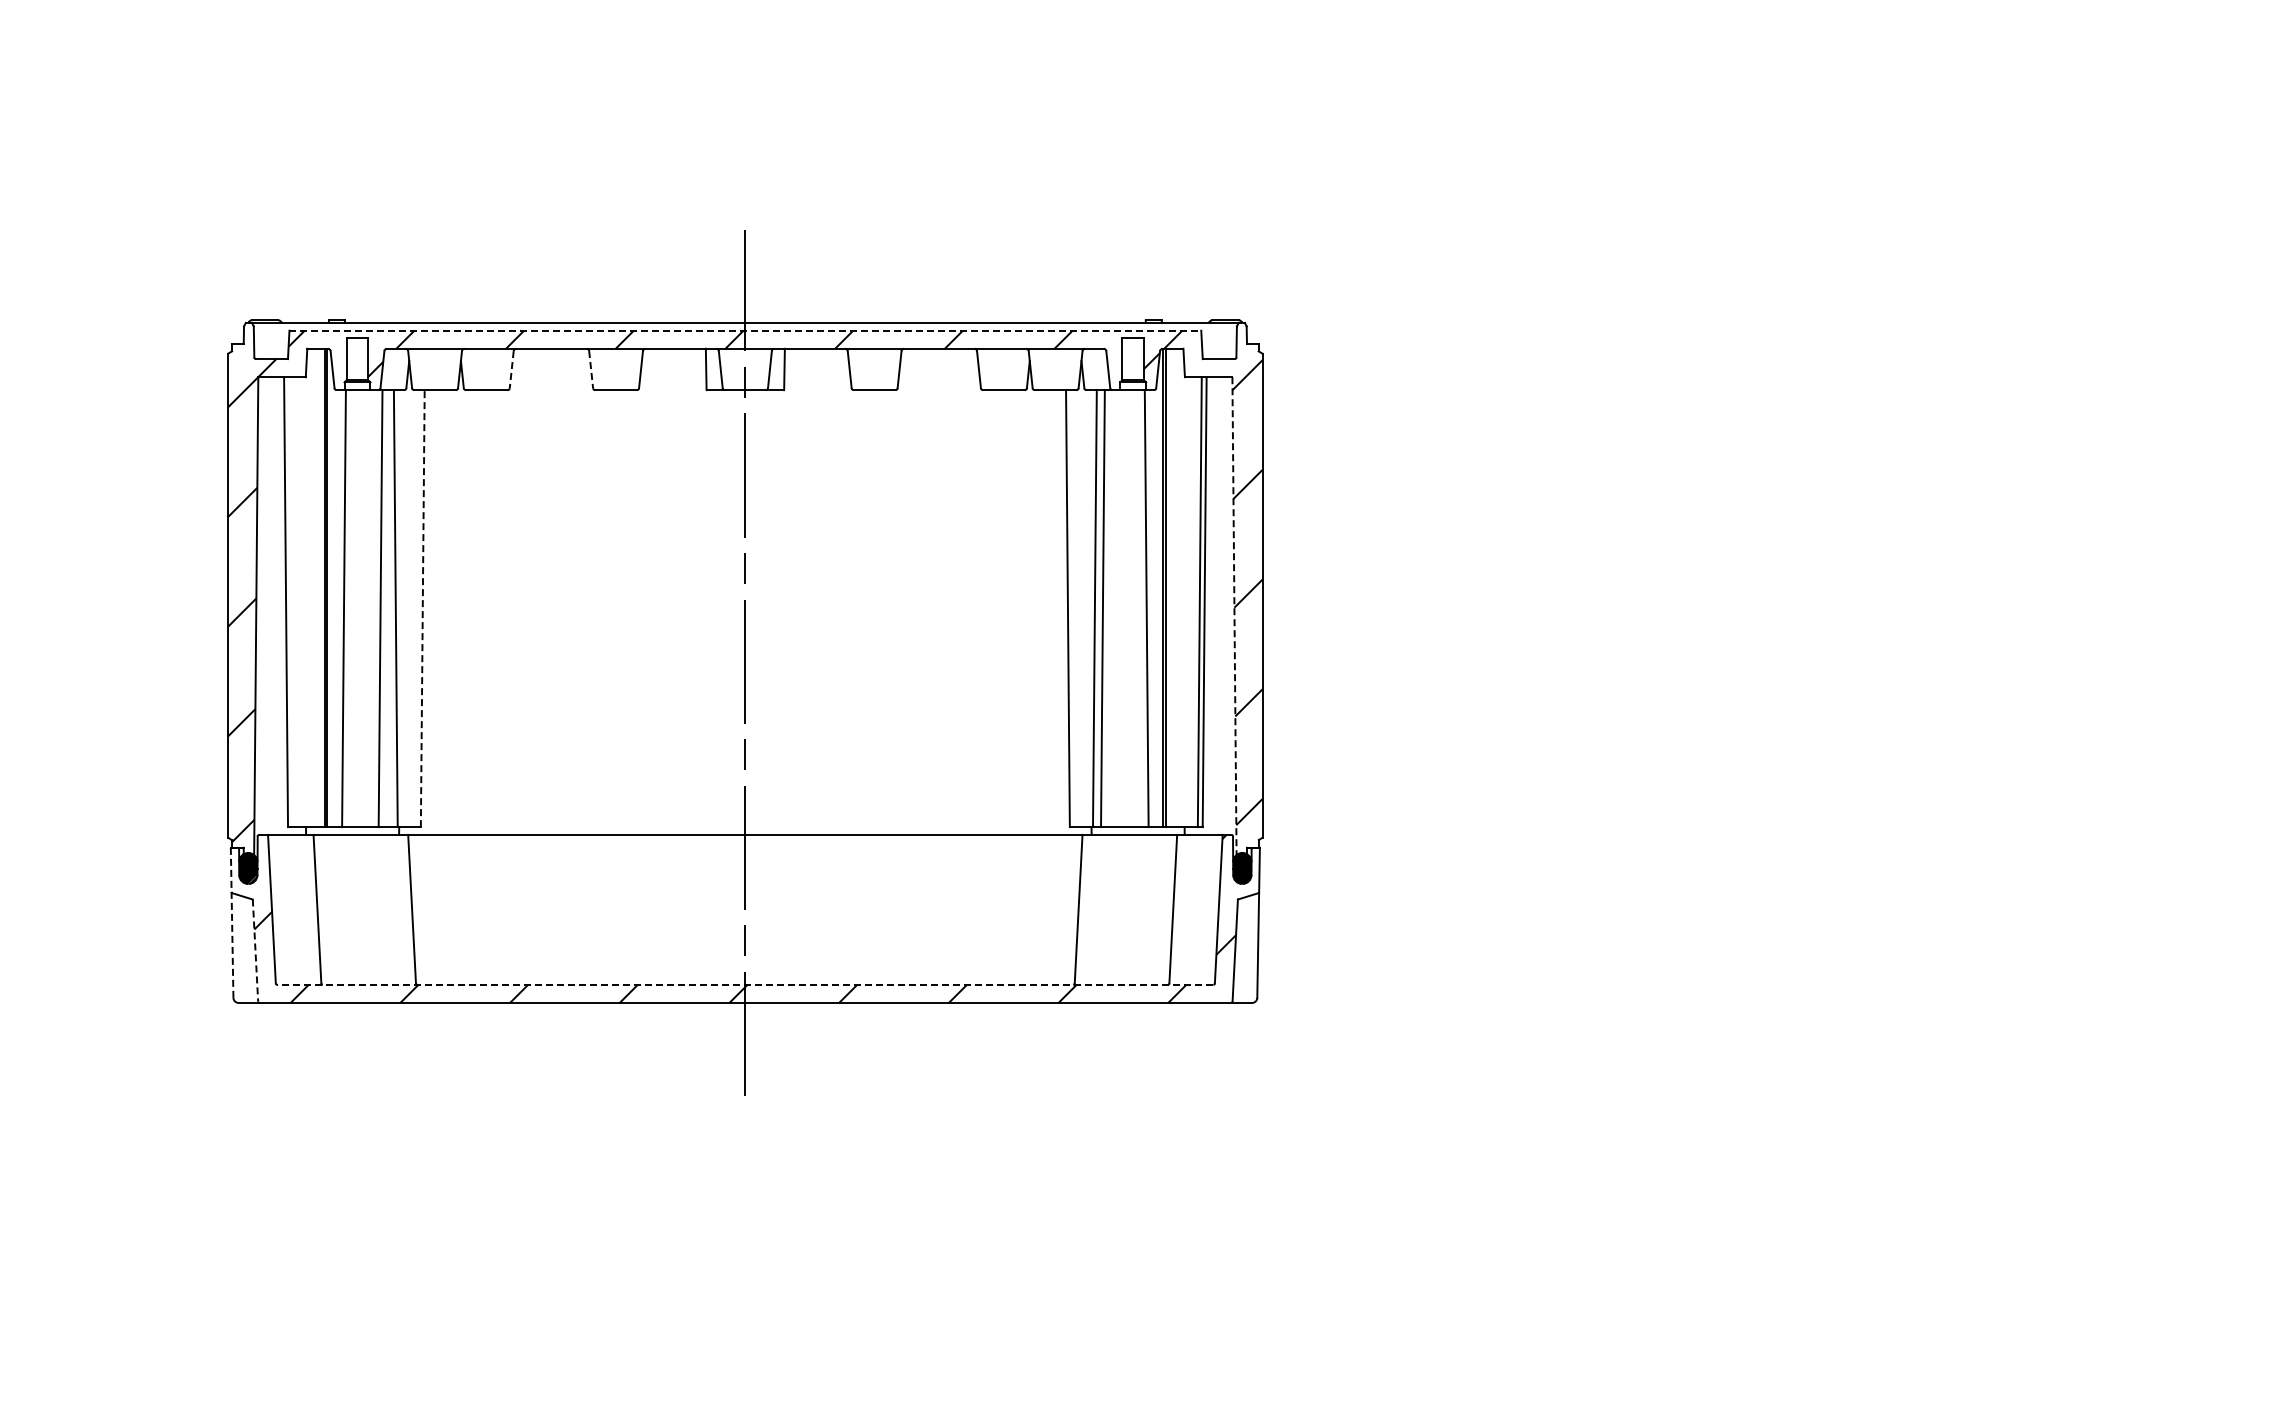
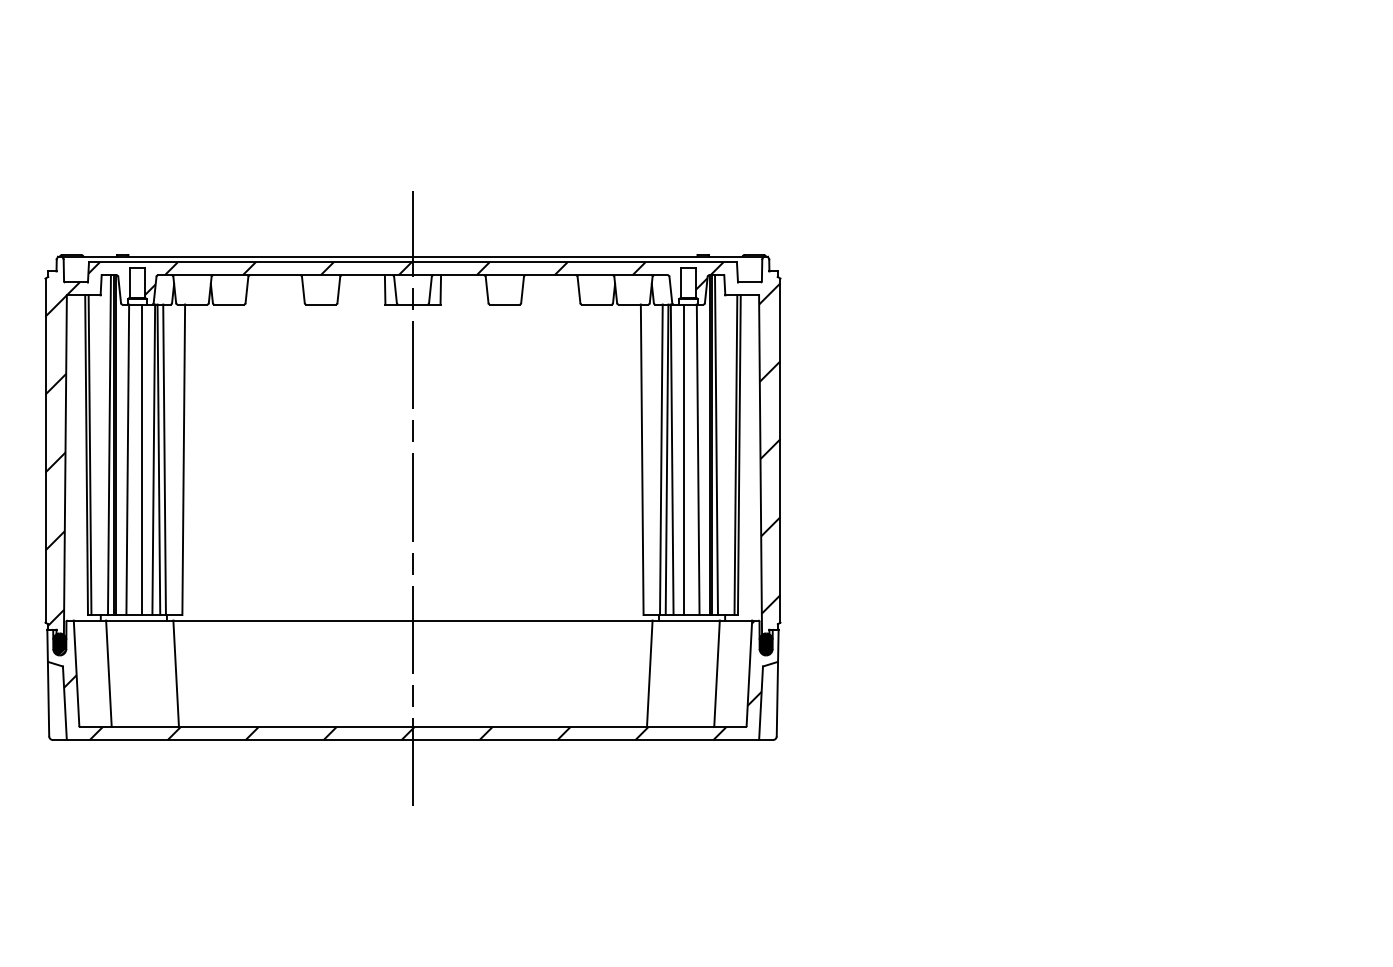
line: (745, 330) -> (413, 262), dashed -> solid
line: (511, 369) -> (246, 289), dashed -> solid
line: (591, 369) -> (303, 289), dashed -> solid
line: (318, 587) -> (109, 444), added
line: (1172, 587) -> (716, 444), added
line: (290, 602) -> (89, 455), added
line: (364, 608) -> (142, 459), added
line: (387, 608) -> (158, 459), added
line: (422, 608) -> (183, 459), dashed -> solid
line: (1110, 608) -> (672, 459), added
line: (1126, 608) -> (683, 459), added
line: (1234, 620) -> (760, 468), dashed -> solid
line: (232, 922) -> (48, 682), dashed -> solid
line: (255, 951) -> (64, 703), dashed -> solid
line: (745, 984) -> (413, 726), dashed -> solid

